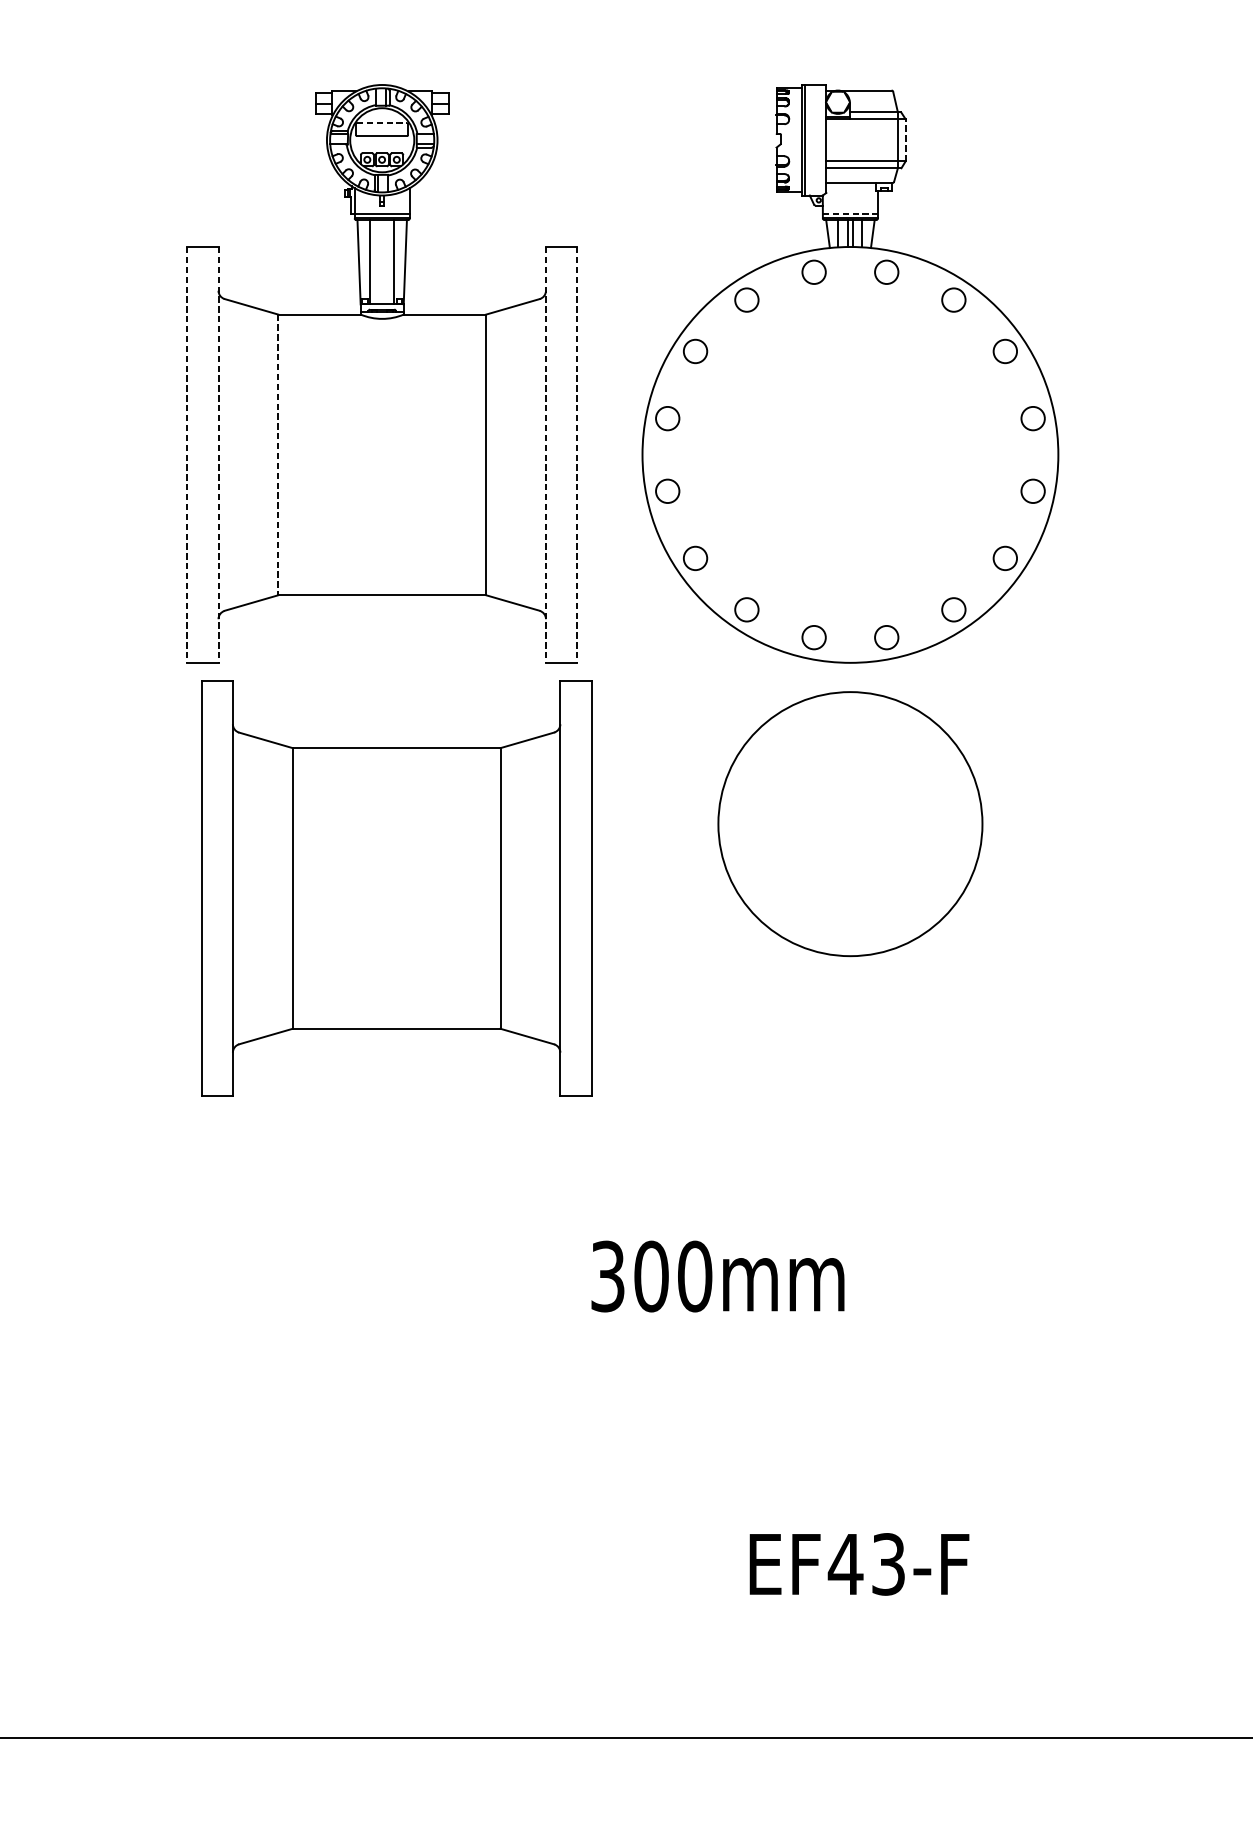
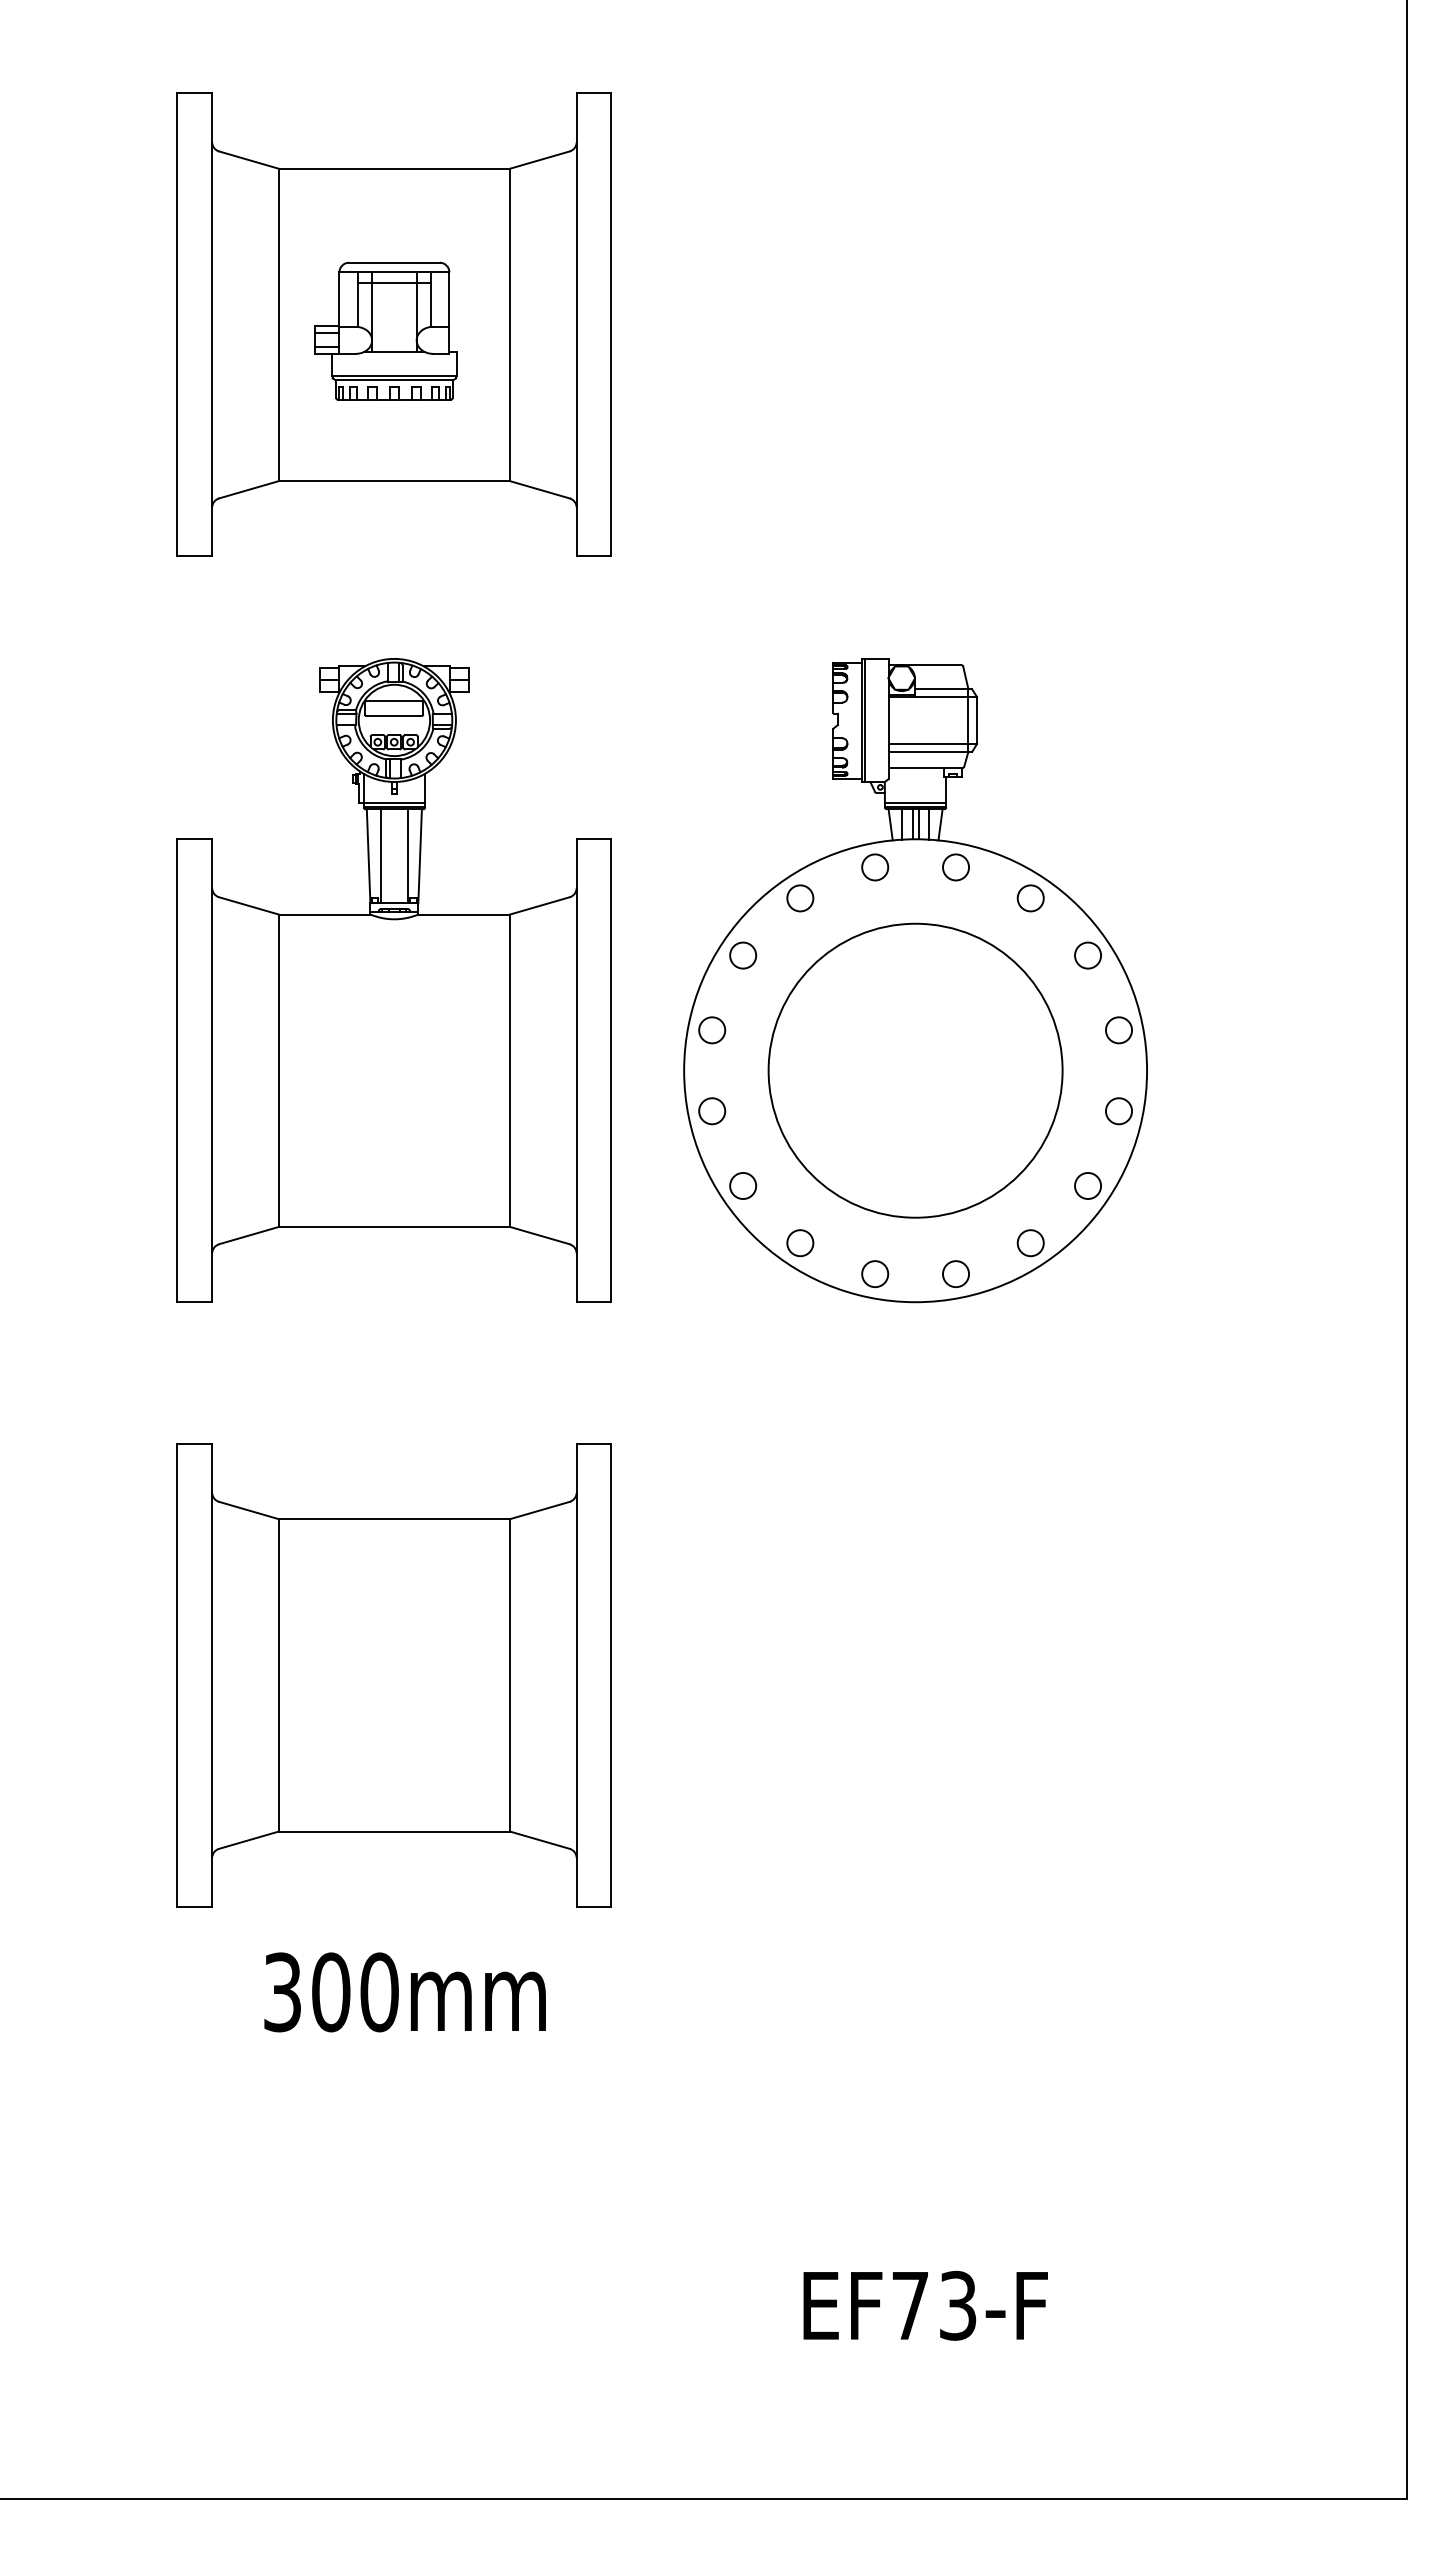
line: (382, 123) -> (394, 701), dashed -> solid
line: (906, 140) -> (977, 720), dashed -> solid
line: (850, 213) -> (915, 802), dashed -> solid
line: (187, 455) -> (177, 1071), dashed -> solid
line: (218, 455) -> (212, 1071), dashed -> solid
line: (278, 455) -> (278, 1071), dashed -> solid
line: (545, 455) -> (576, 1071), dashed -> solid
line: (577, 455) -> (611, 1071), dashed -> solid
circle: (850, 823) -> (915, 1070), moved
part: (395, 888) -> (393, 1675), moved
text: (717, 1276) -> (404, 1992), moved
text: (845, 1564) -> (910, 2305), EF43-F -> EF73-F

